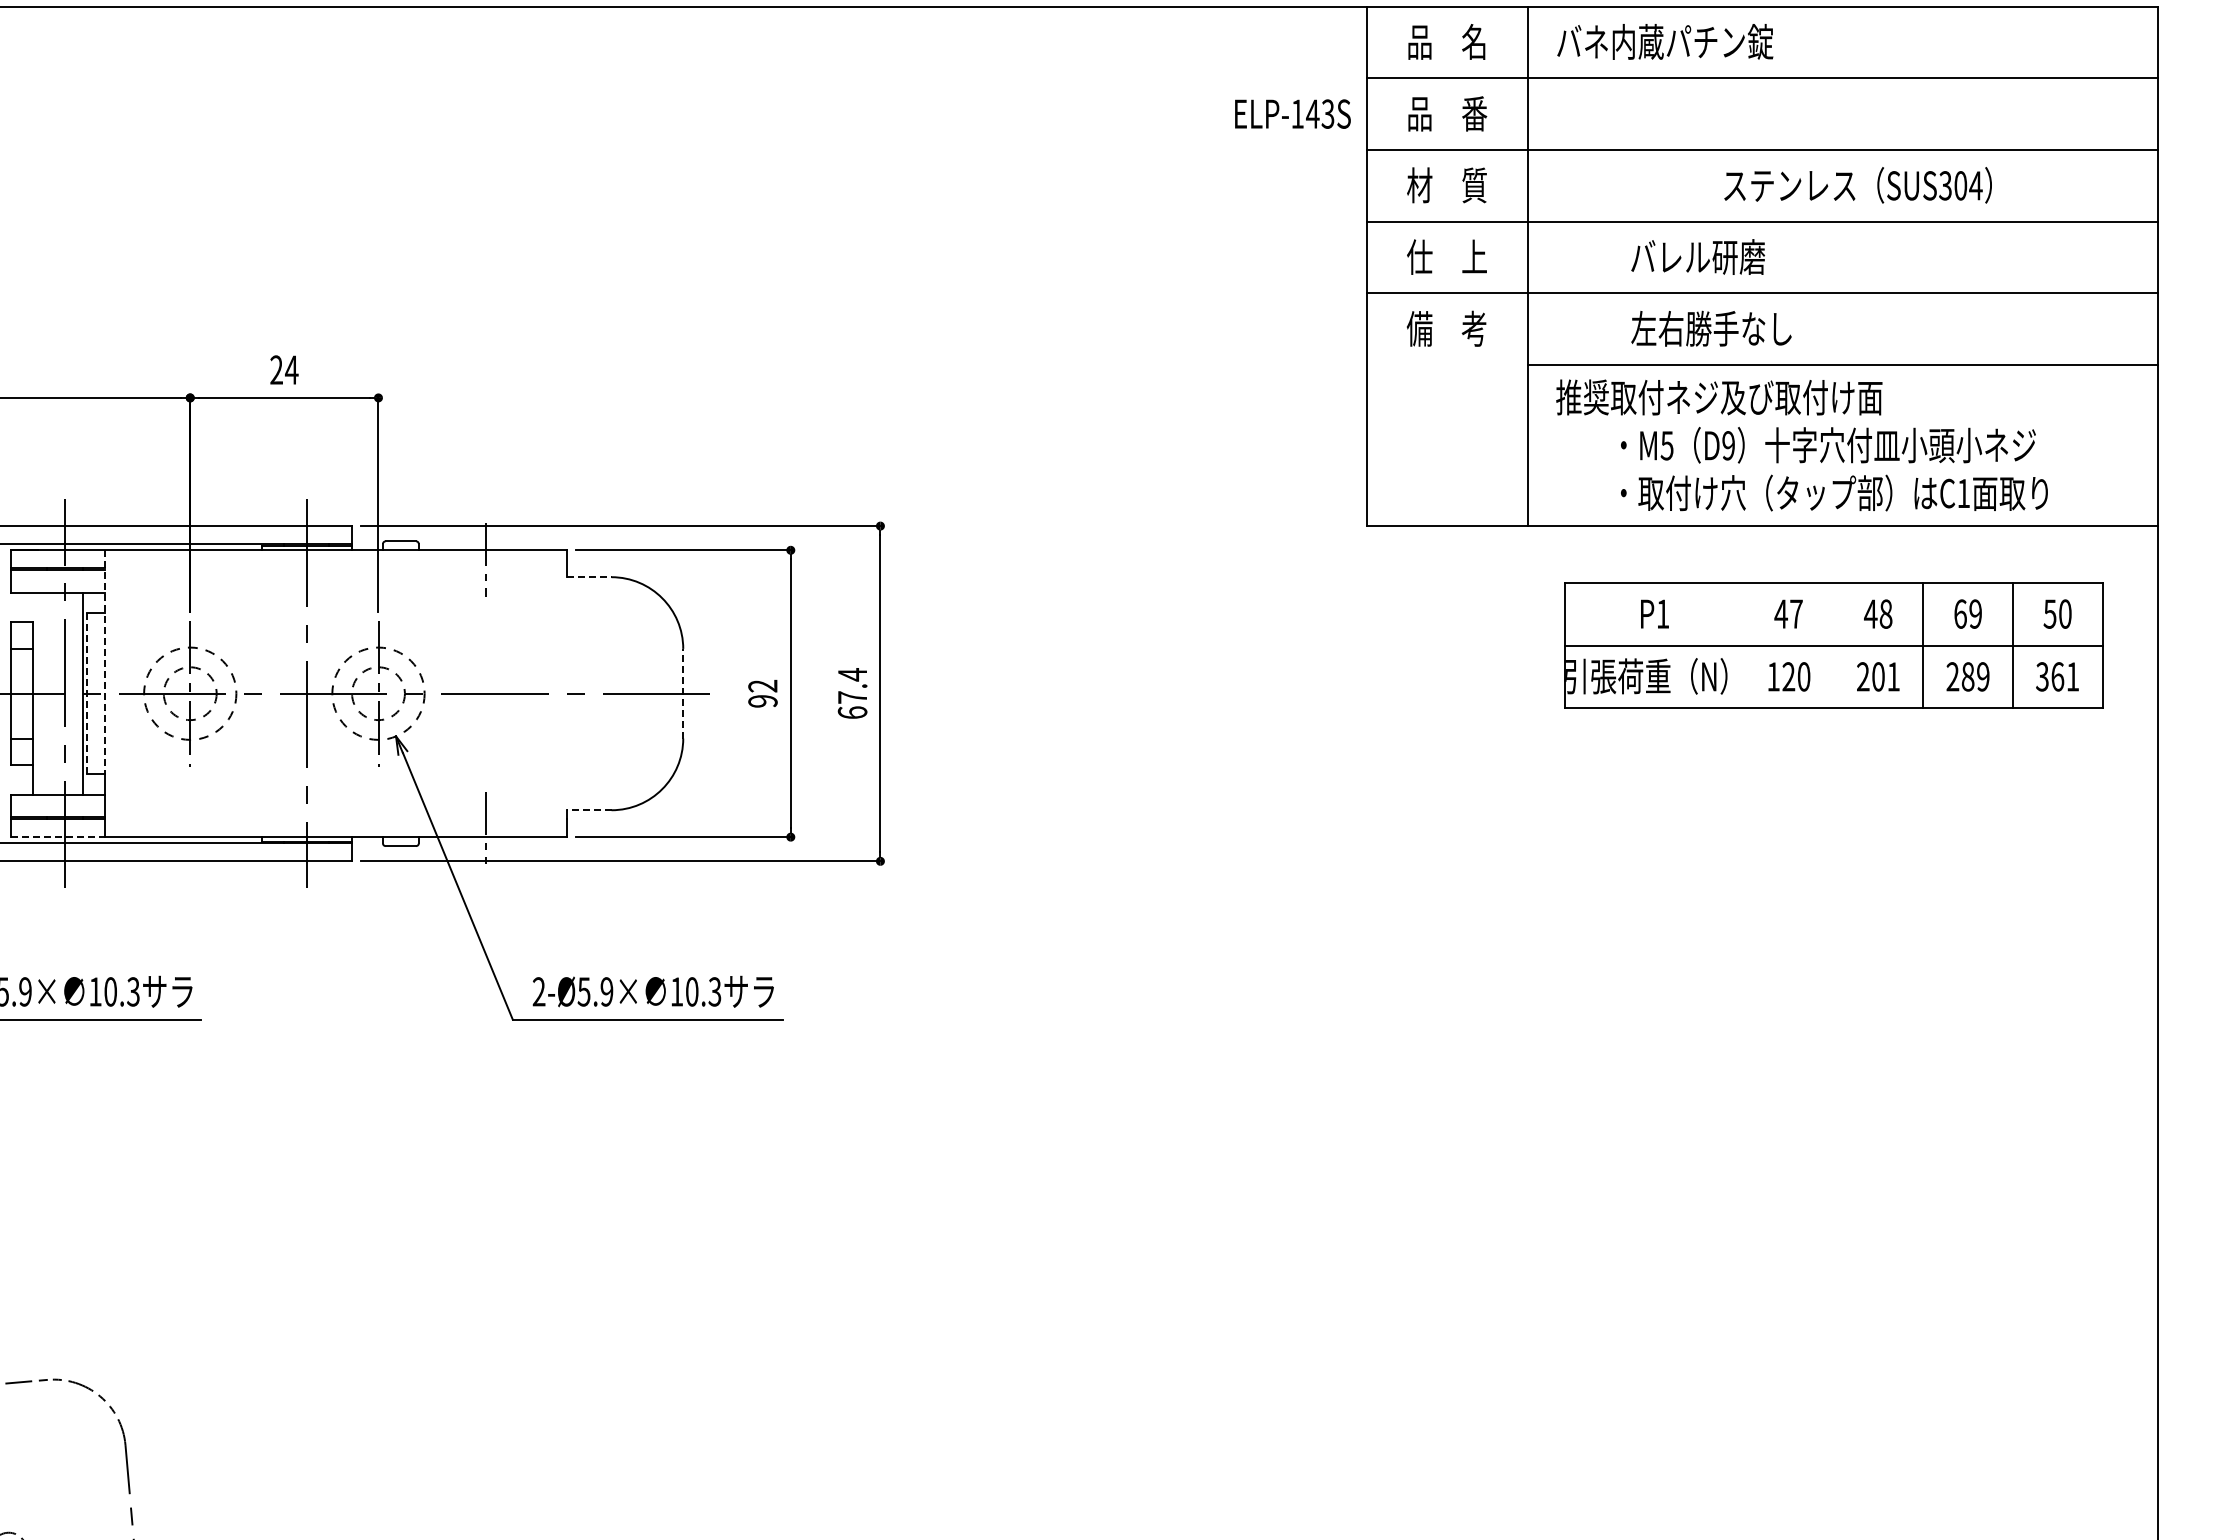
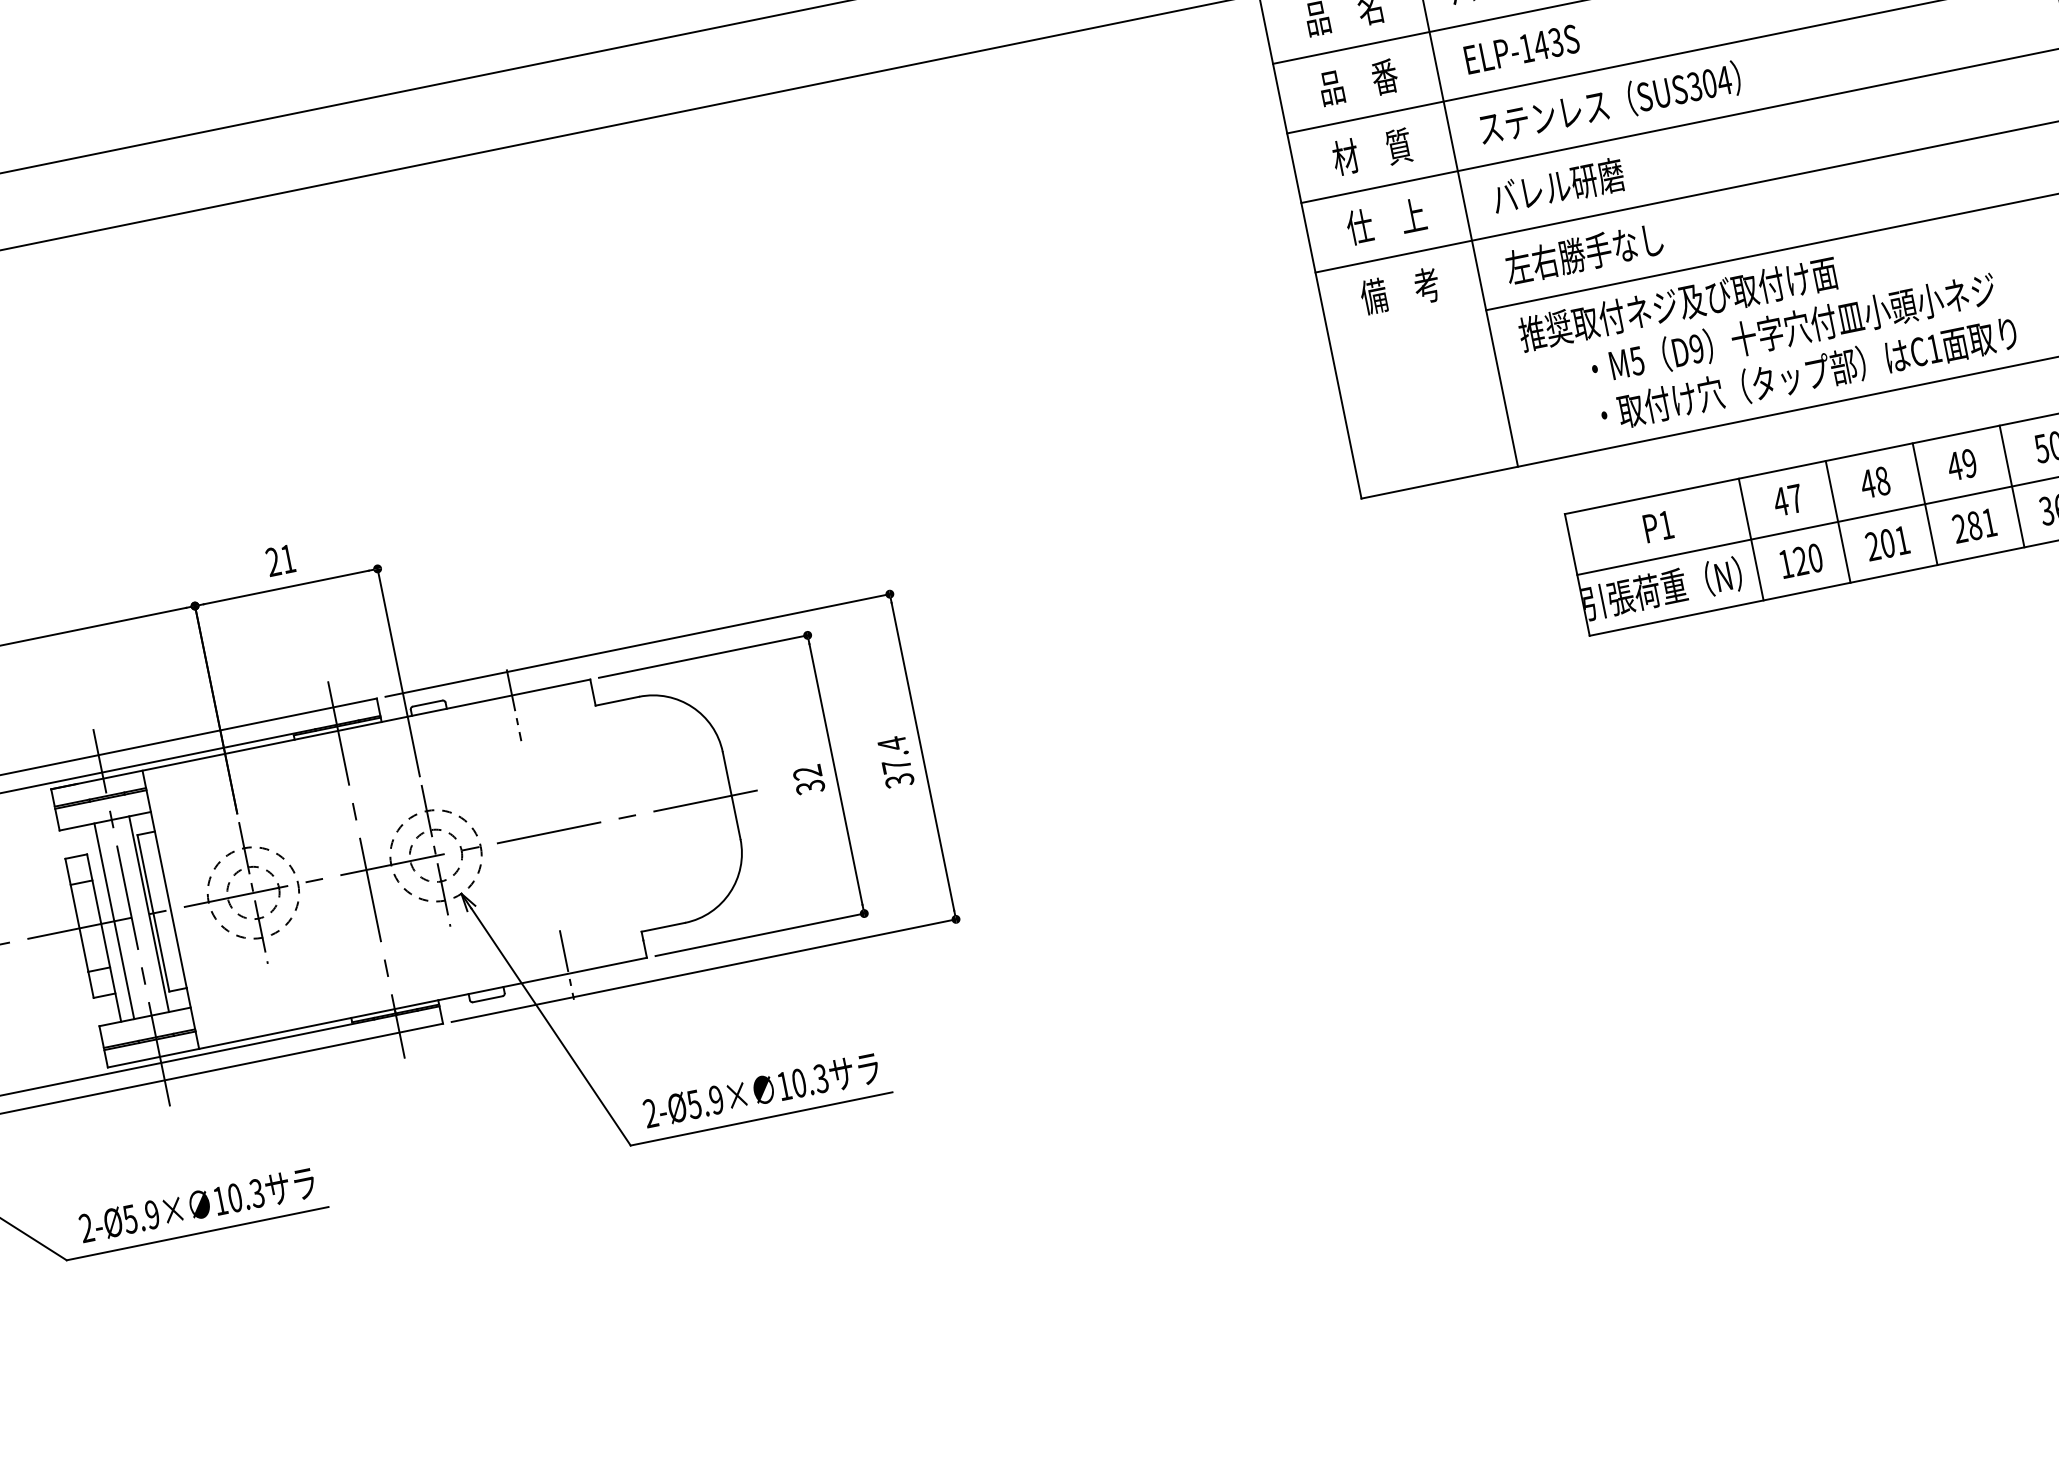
text: (1292, 113) -> (1521, 48), moved
text: (1857, 185) -> (1609, 103), moved
text: (1697, 256) -> (1557, 186), moved
text: (1711, 328) -> (1584, 253), moved
text: (291, 369) -> (287, 558), 24 -> 21
line: (589, 577) -> (617, 701), dashed -> solid
text: (1960, 613) -> (1954, 465), 69 -> 49
line: (1744, 645) -> (1751, 539), added
line: (1833, 645) -> (1837, 521), added
line: (105, 662) -> (165, 879), dashed -> solid
text: (1983, 676) -> (1989, 522), 289 -> 281
line: (46, 693) -> (113, 921), added
line: (87, 693) -> (153, 913), dashed -> solid
line: (683, 693) -> (731, 795), dashed -> solid
text: (762, 701) -> (810, 787), 92 -> 32
text: (852, 712) -> (899, 780), 67.4 -> 37.4
line: (588, 810) -> (662, 927), dashed -> solid
line: (58, 837) -> (154, 1058), dashed -> solid

